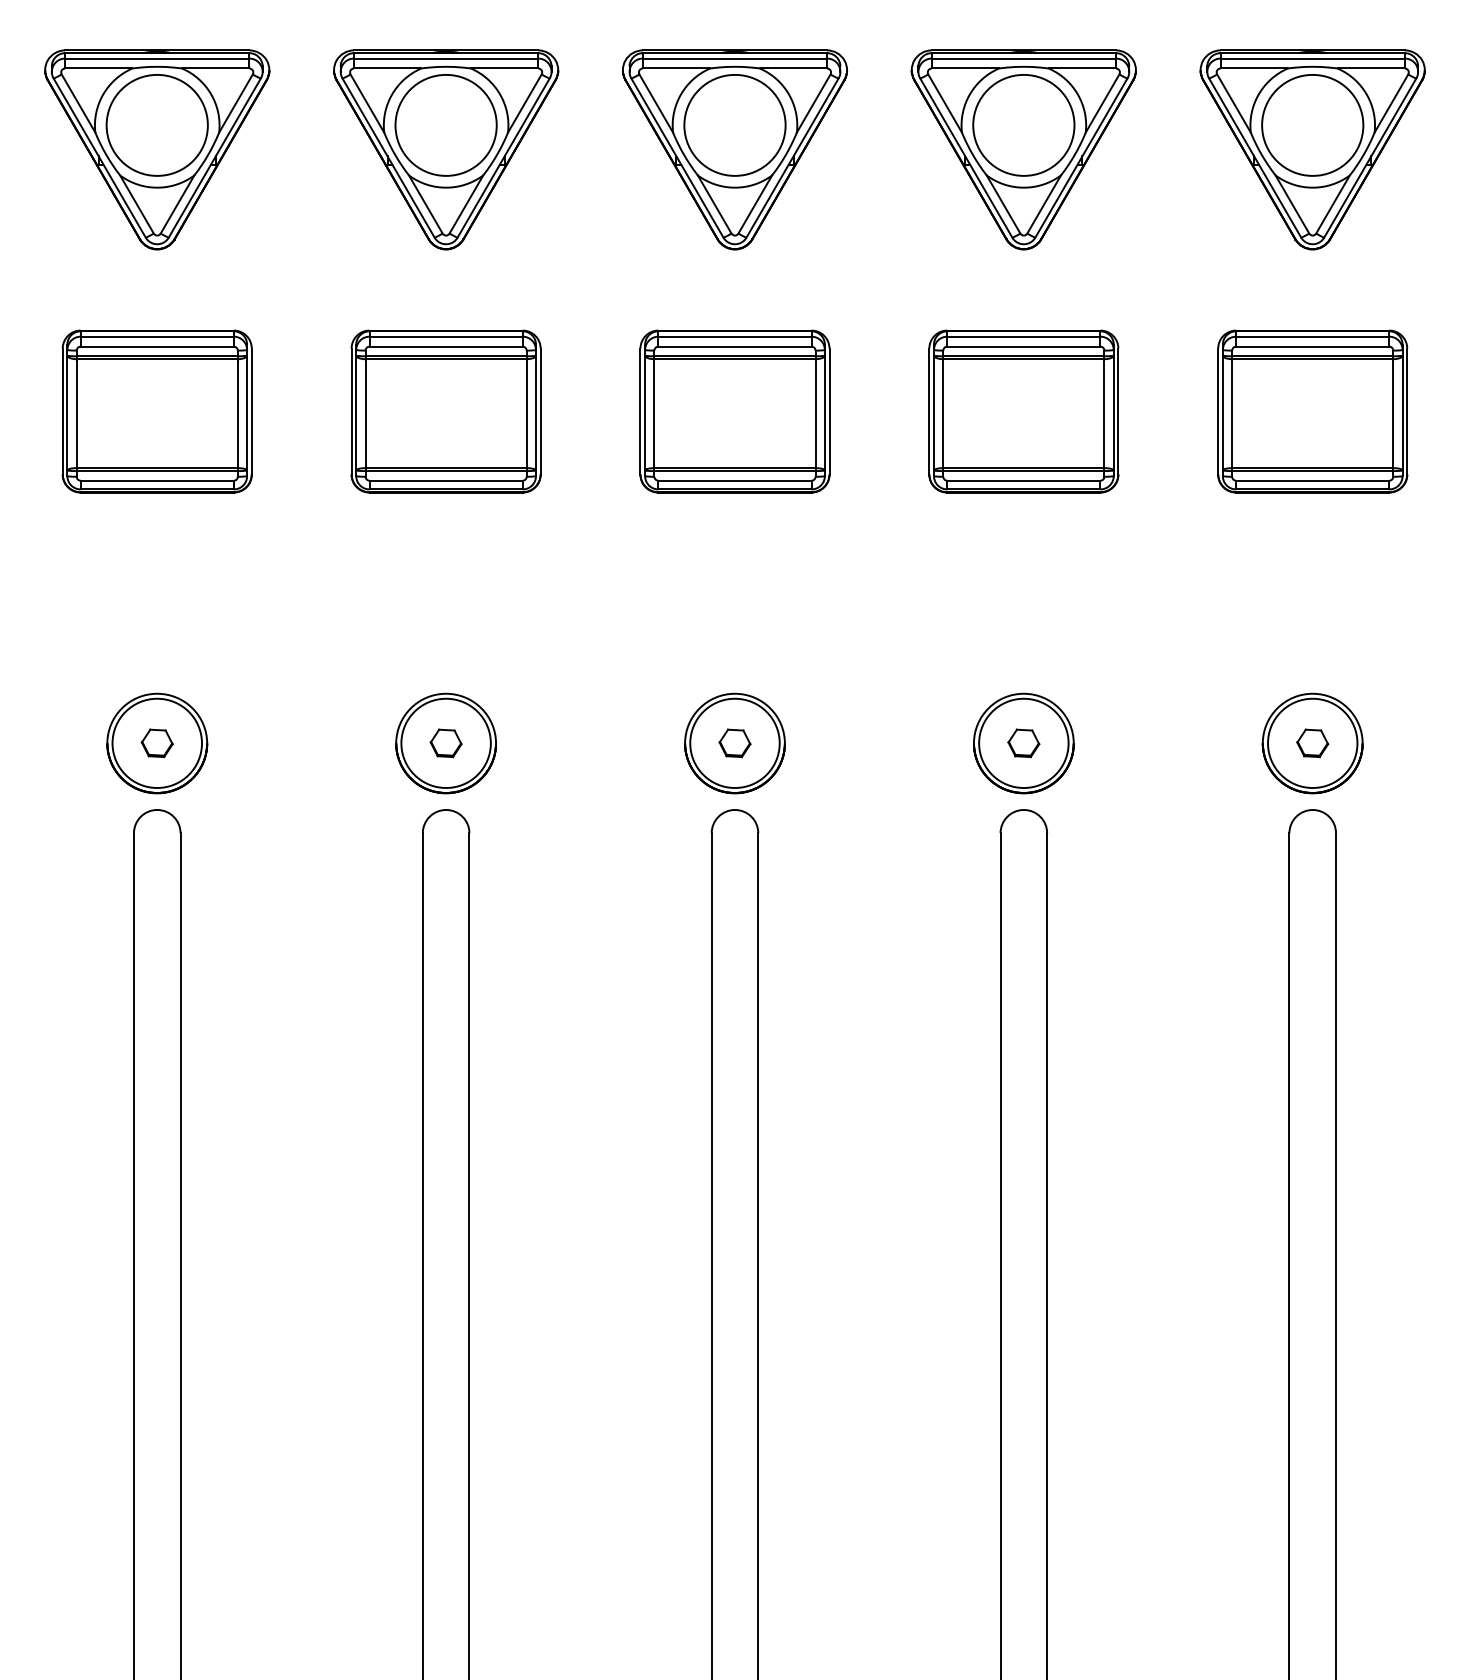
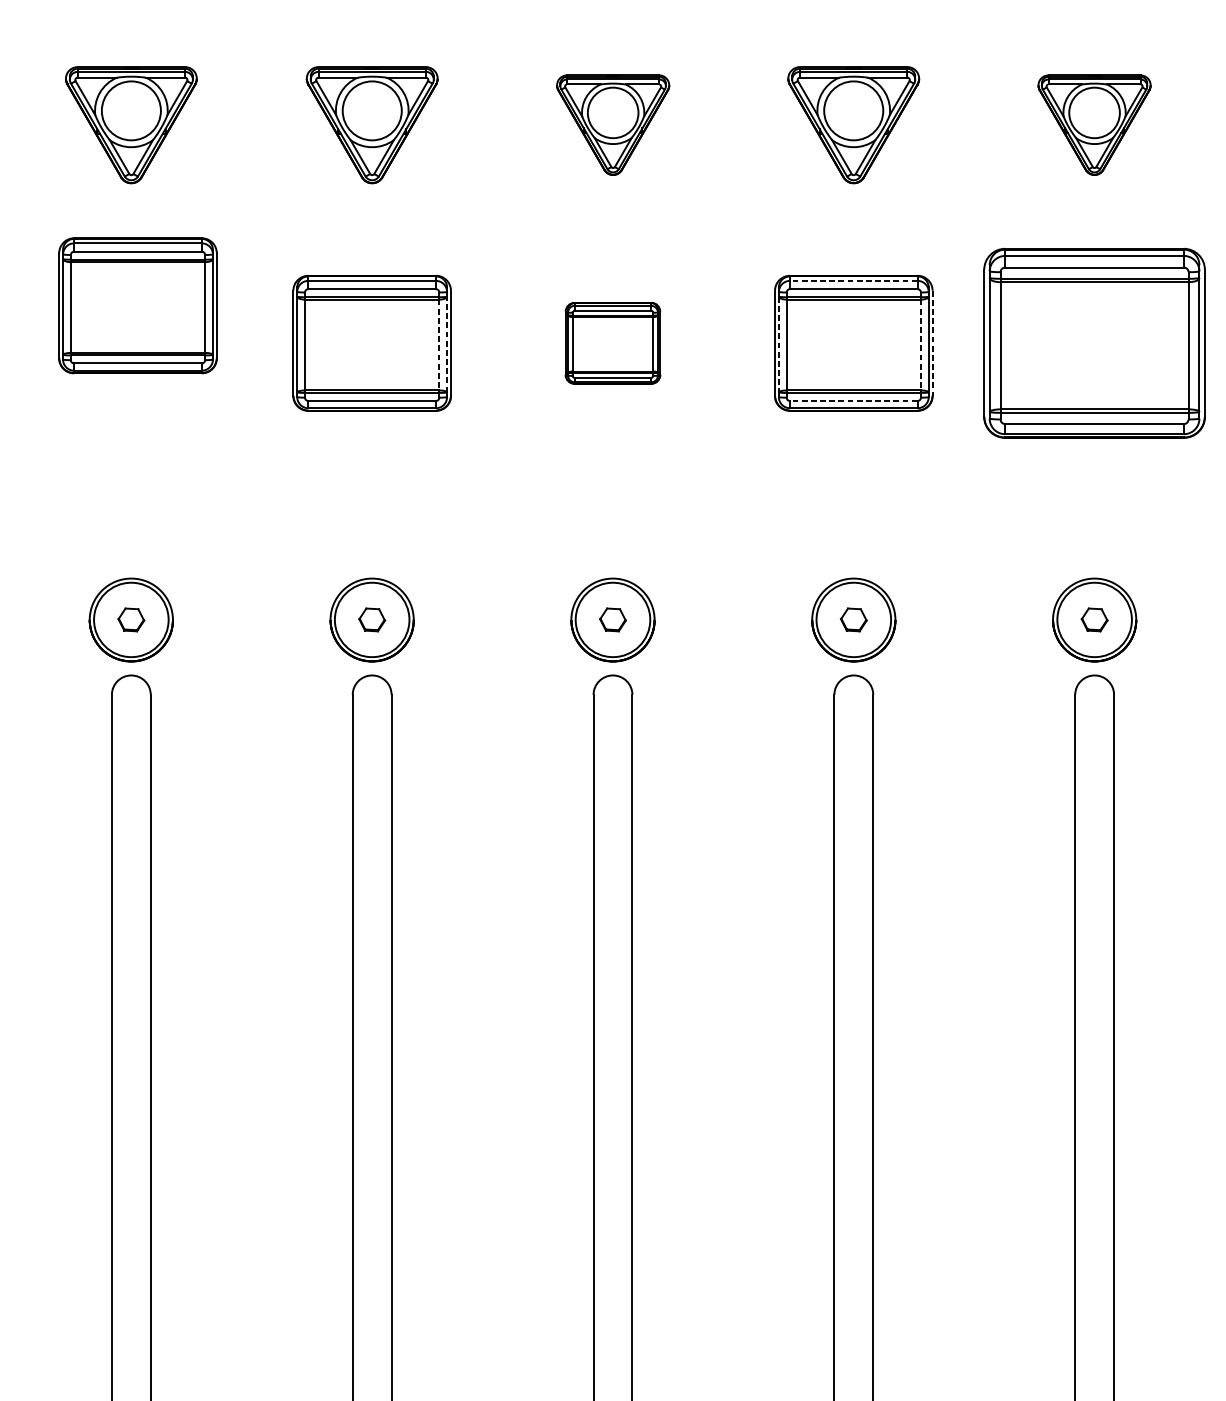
part: (157, 149) -> (131, 124), size x0.7
part: (446, 149) -> (372, 124), size x0.7
part: (735, 149) -> (613, 124), size x0.6
part: (1023, 149) -> (853, 124), size x0.7
part: (1312, 149) -> (1094, 124), size x0.6
line: (1023, 336) -> (853, 280), solid -> dashed
part: (156, 411) -> (137, 305), moved
part: (734, 411) -> (612, 343), size x0.6
part: (1312, 411) -> (1094, 343), size x1.4
line: (535, 412) -> (446, 344), solid -> dashed
line: (1118, 412) -> (932, 344), solid -> dashed
line: (934, 413) -> (779, 344), solid -> dashed
line: (526, 414) -> (439, 345), solid -> dashed
line: (1104, 414) -> (921, 345), solid -> dashed
line: (1023, 480) -> (853, 400), solid -> dashed

